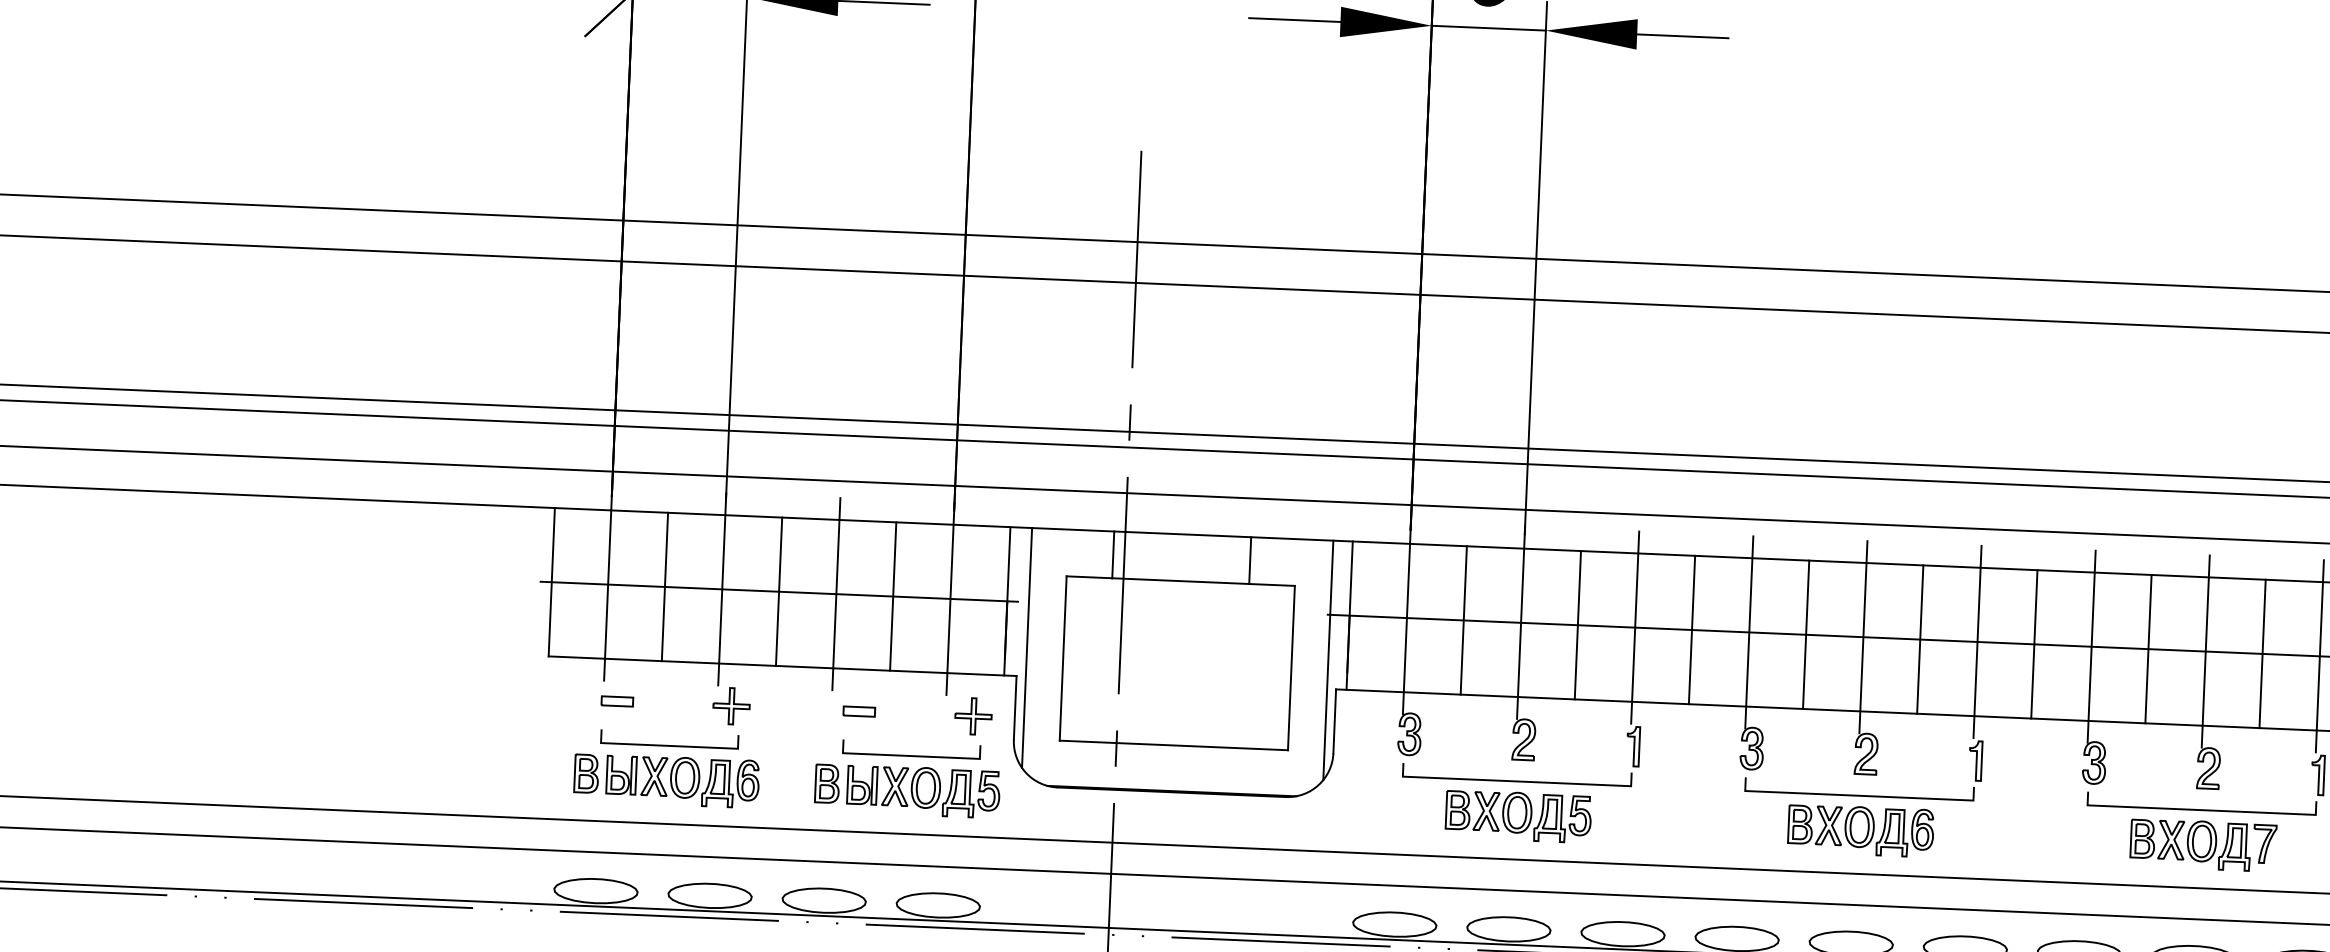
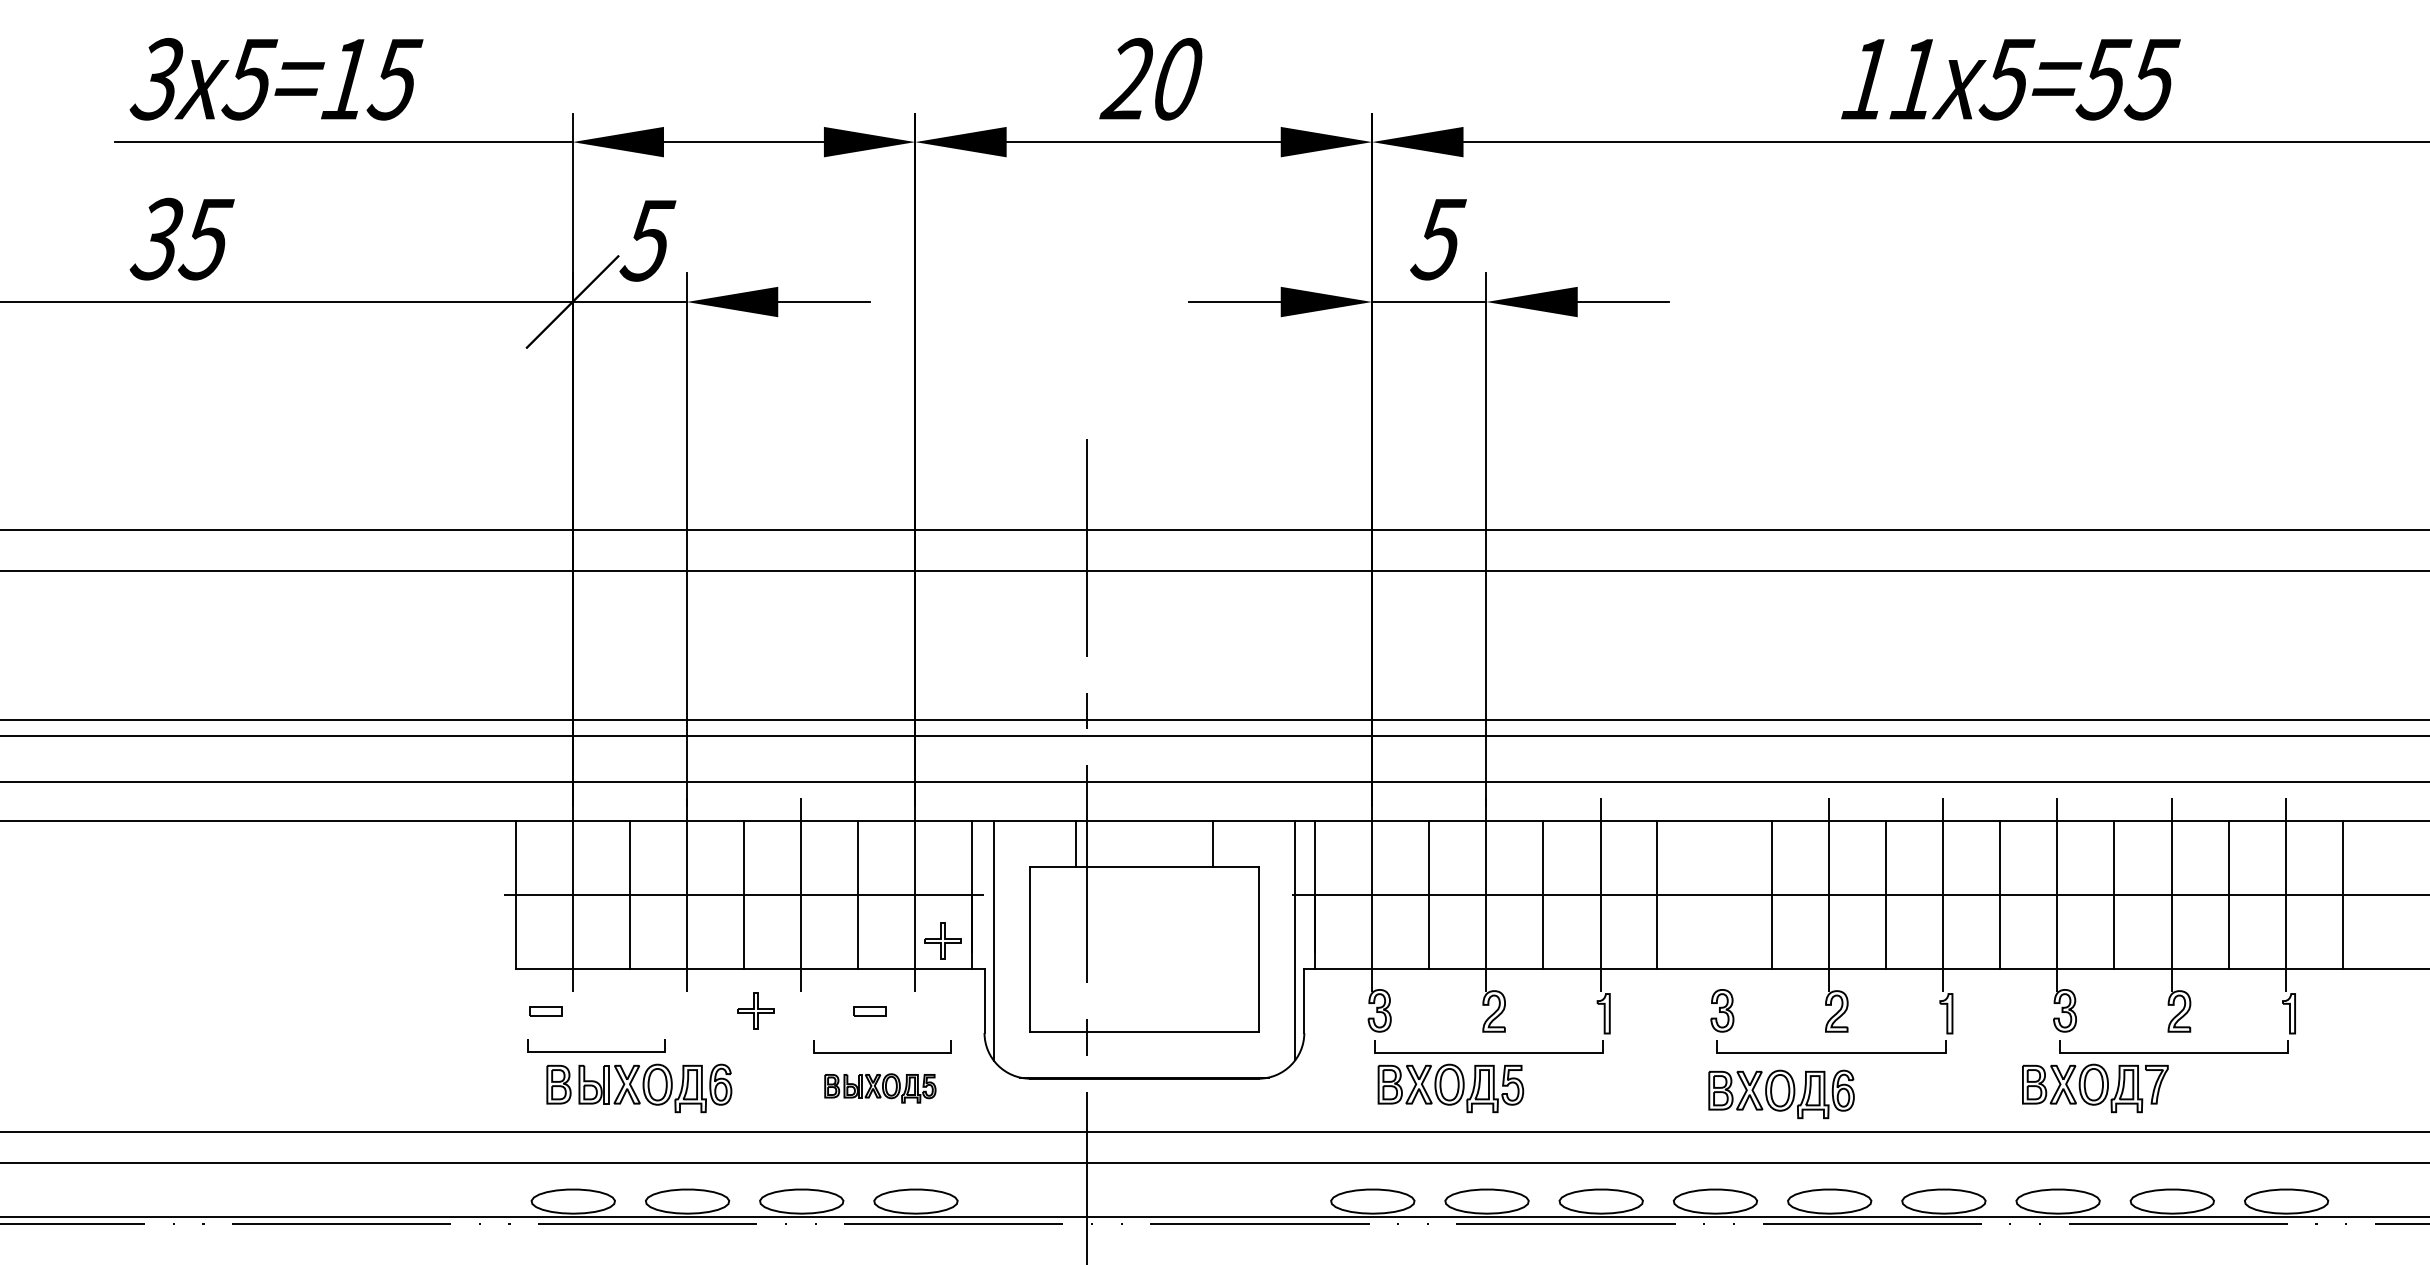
line: (1749, 632) -> (1714, 894), removed
part: (617, 701) -> (545, 1011), moved
part: (731, 705) -> (755, 1010), moved
part: (858, 711) -> (869, 1011), moved
part: (972, 715) -> (942, 940), moved
curve: (669, 744) -> (596, 1051), moved
part: (907, 791) -> (880, 1088), size x0.6
part: (1518, 816) -> (1450, 1088), moved
part: (1860, 830) -> (1781, 1094), moved
part: (2203, 845) -> (2095, 1088), moved

